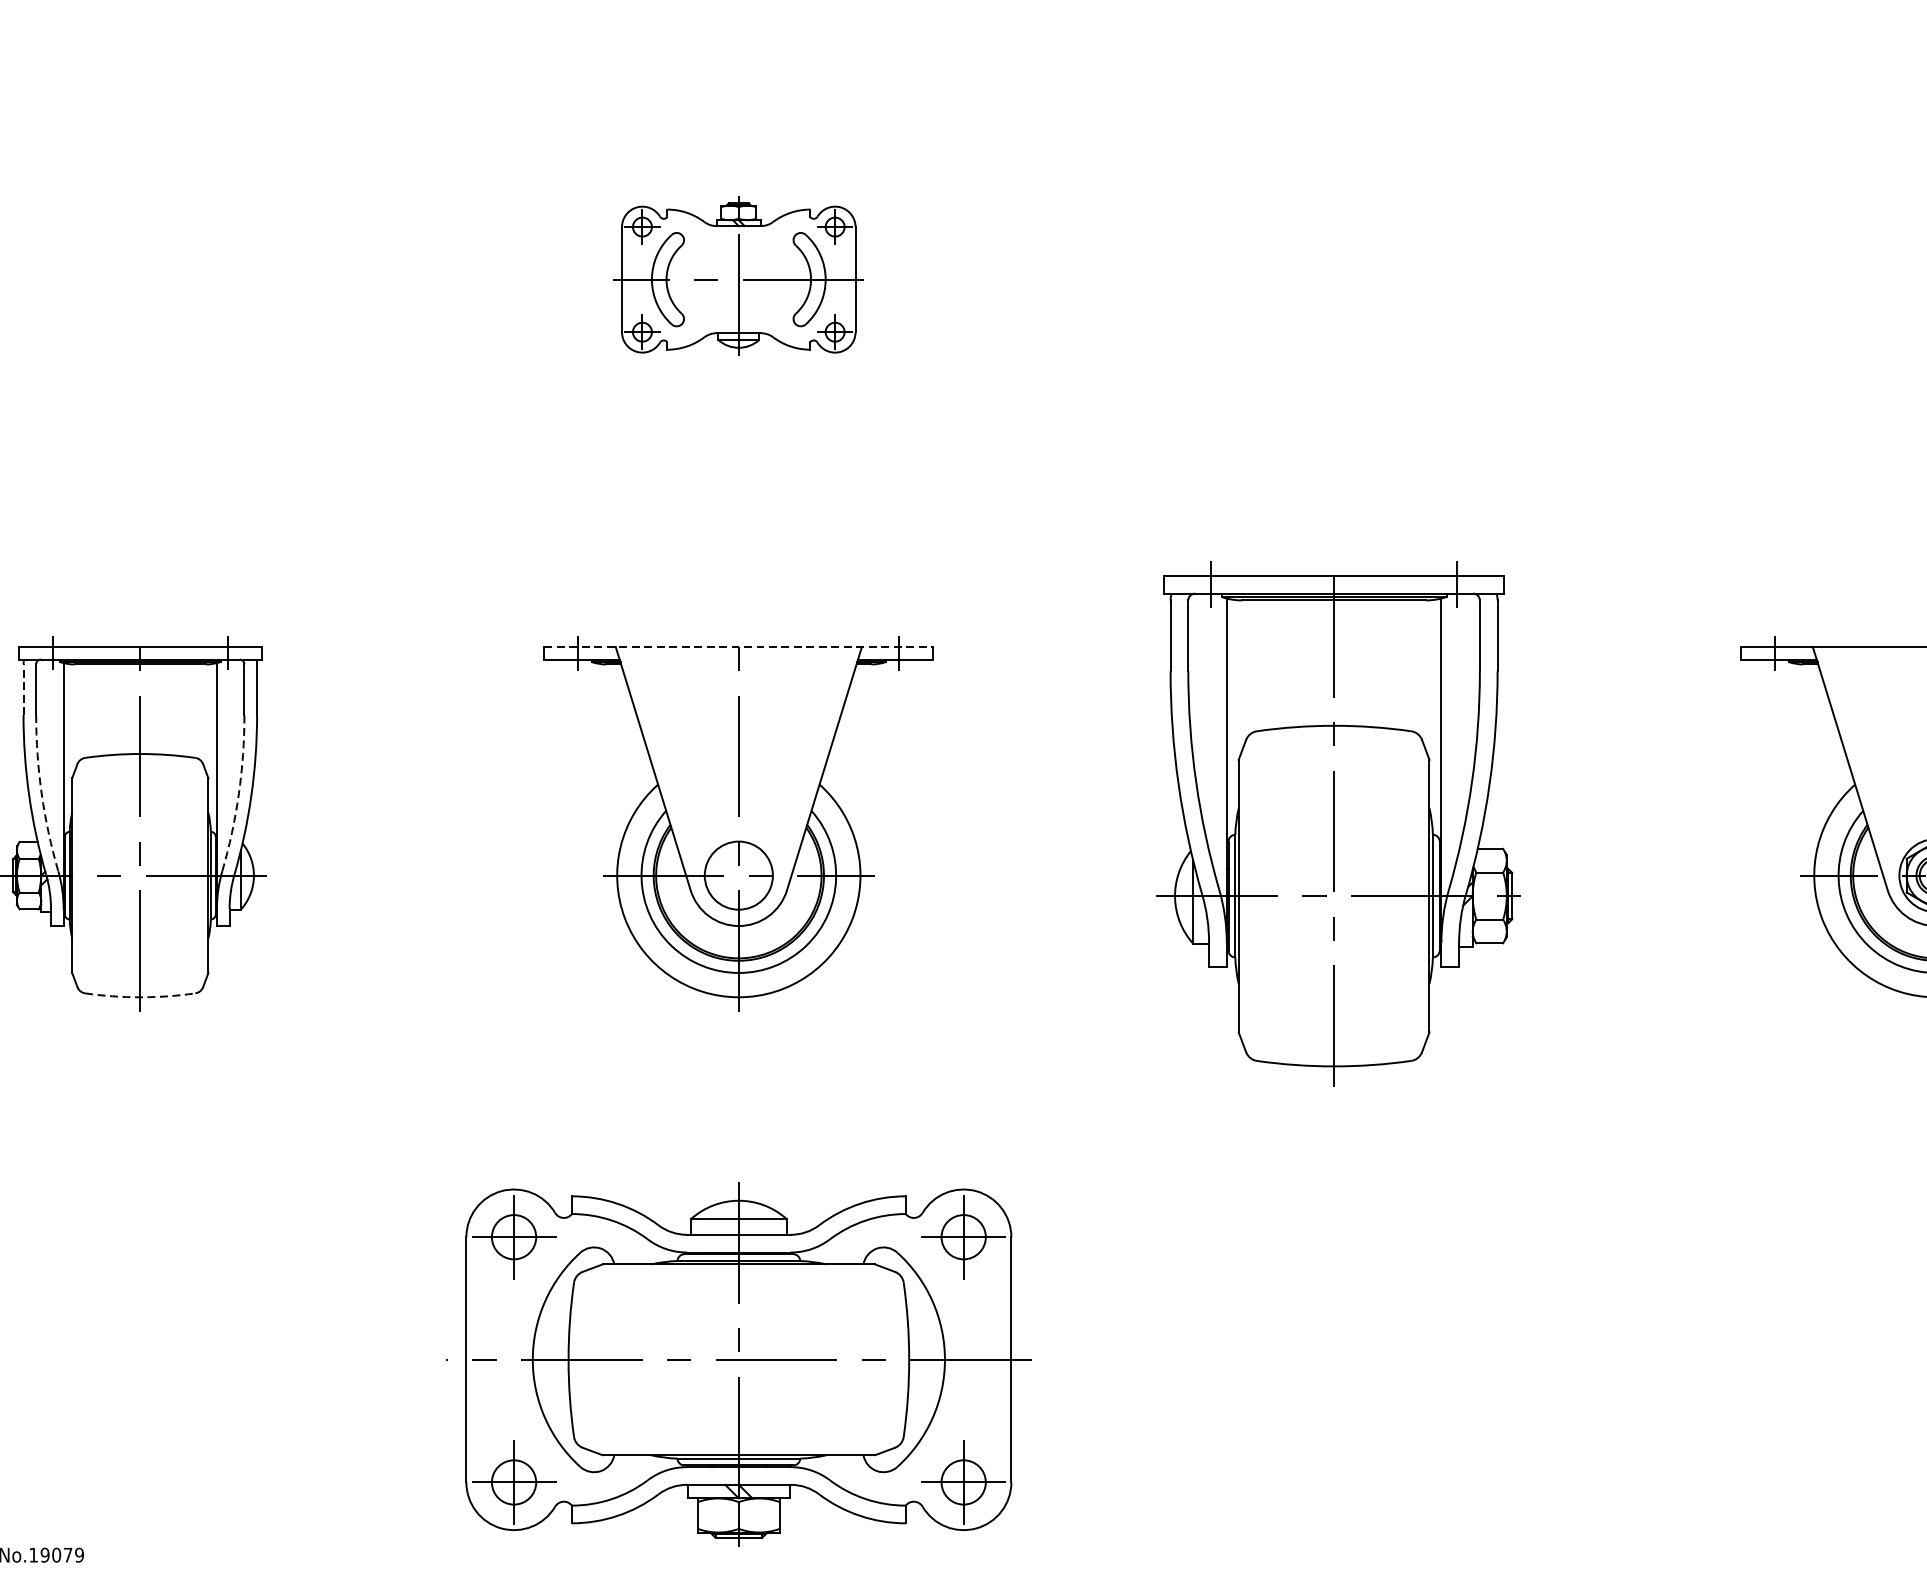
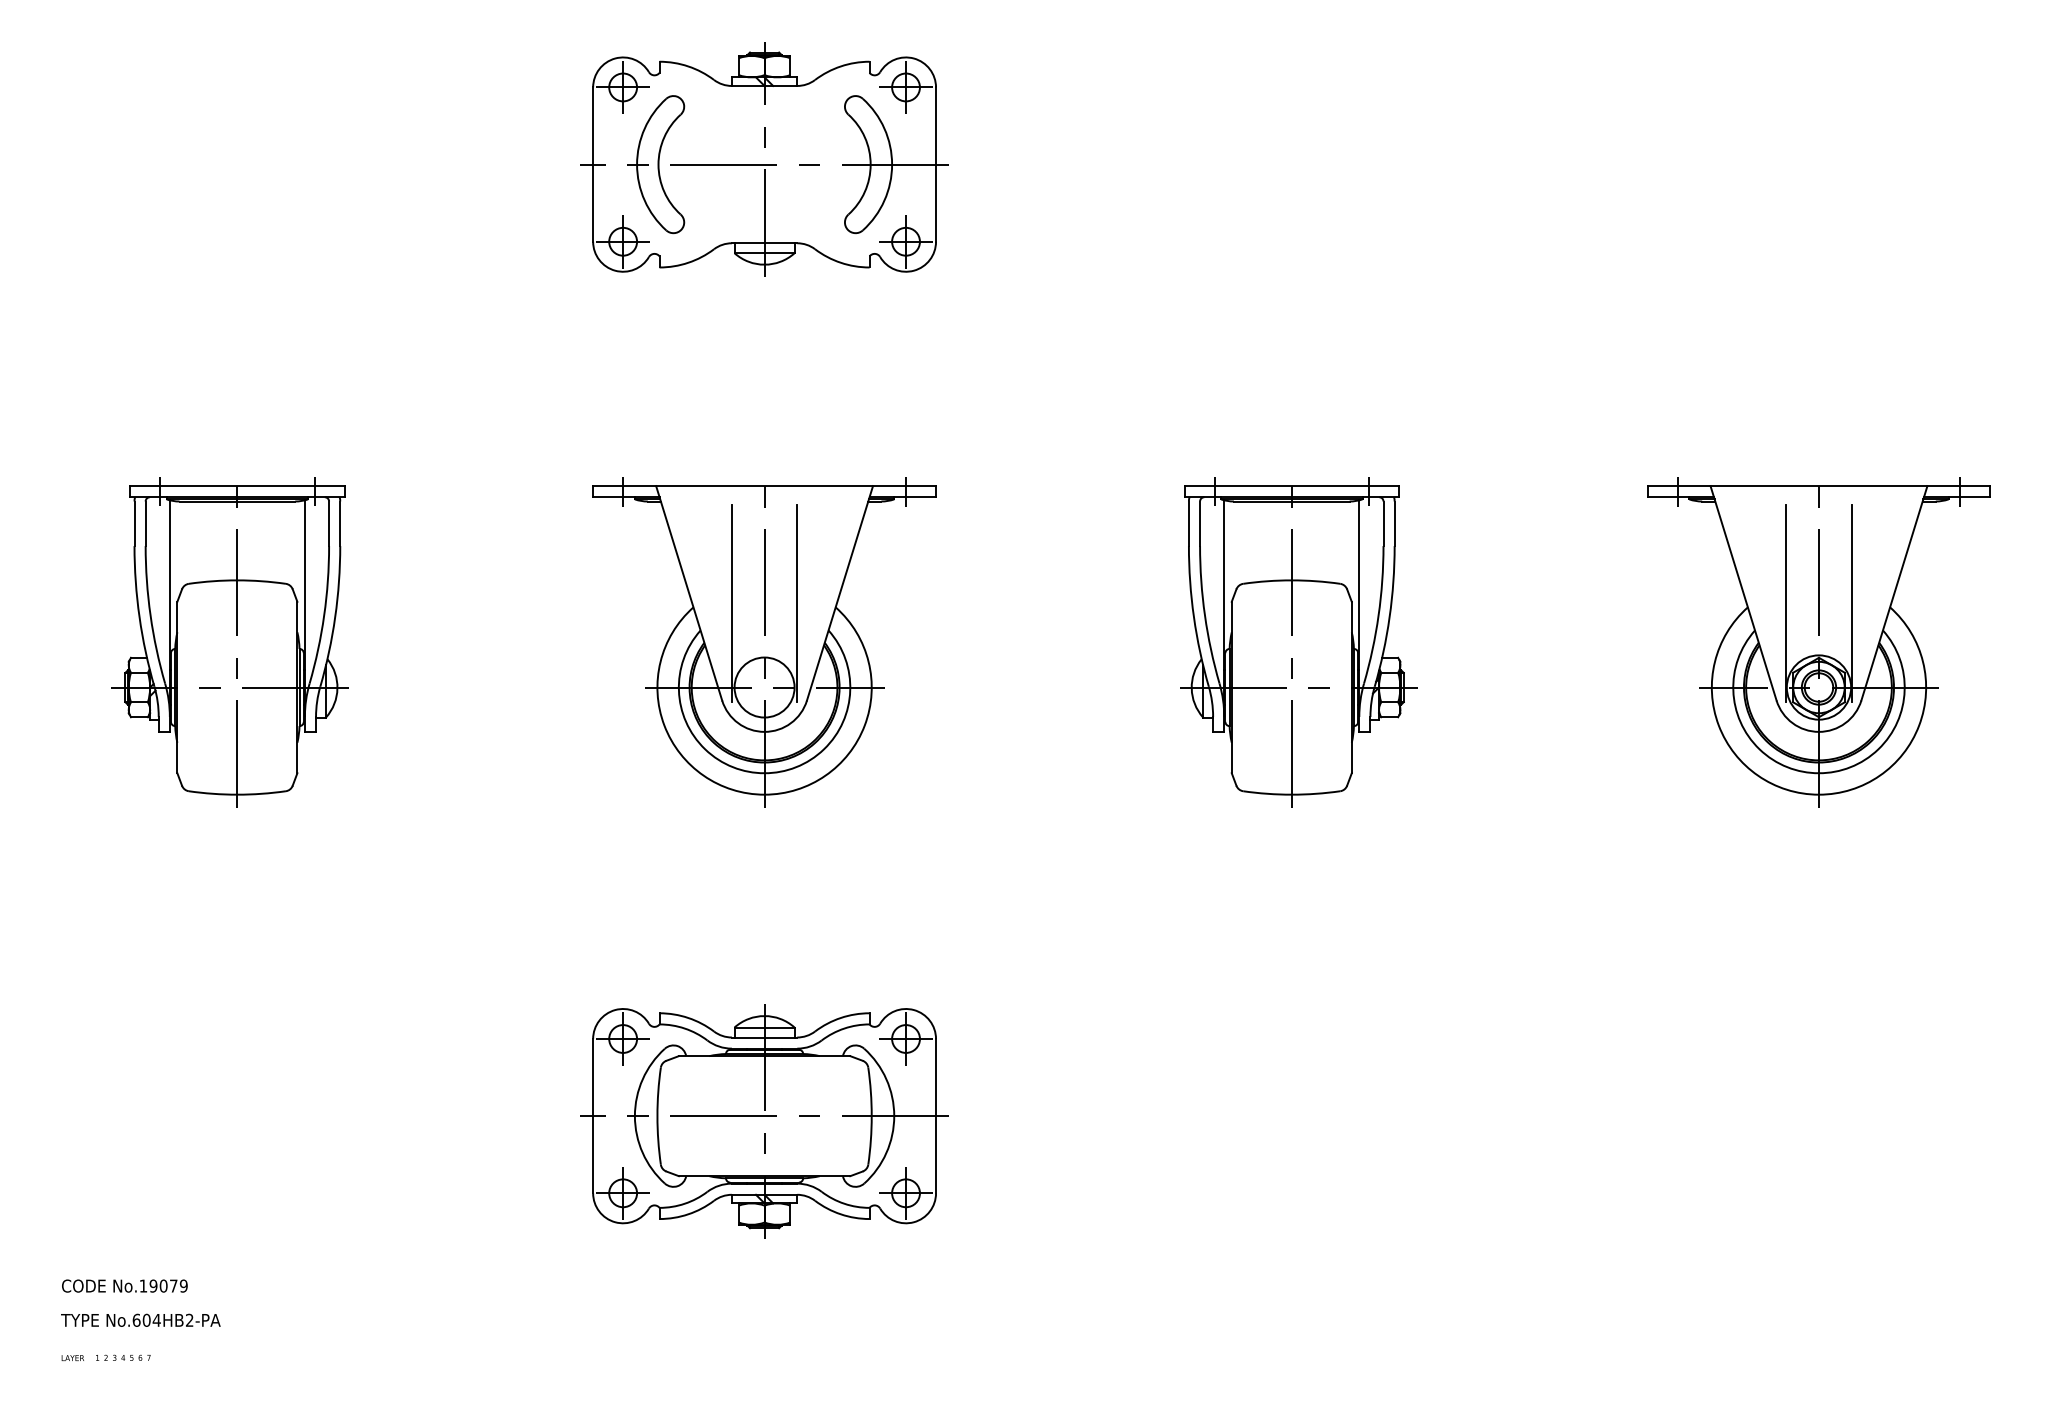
part: (738, 276) -> (764, 159), size x1.67
line: (739, 647) -> (765, 486), dashed -> solid
line: (23, 689) -> (134, 523), dashed -> solid
line: (701, 780) -> (731, 603), added
line: (776, 780) -> (797, 603), added
line: (1899, 780) -> (1786, 603), added
arc: (41, 793) -> (150, 615), dashed -> solid
arc: (239, 793) -> (324, 615), dashed -> solid
part: (1344, 824) -> (1298, 642), size x0.71
arc: (140, 997) -> (237, 794), dashed -> solid
part: (738, 1368) -> (764, 1121), size x0.71

